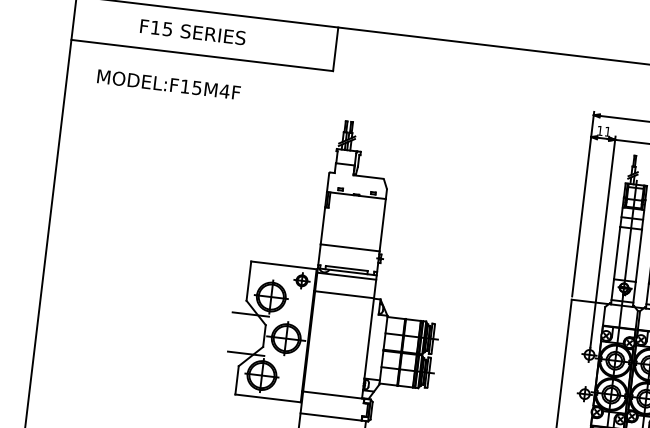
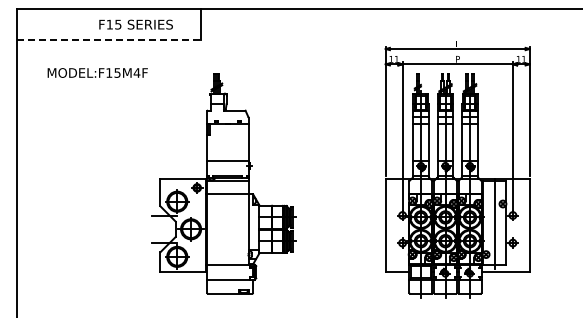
text: (192, 31) -> (135, 24), moved
line: (202, 56) -> (109, 40), solid -> dashed
text: (168, 83) -> (97, 72), moved

